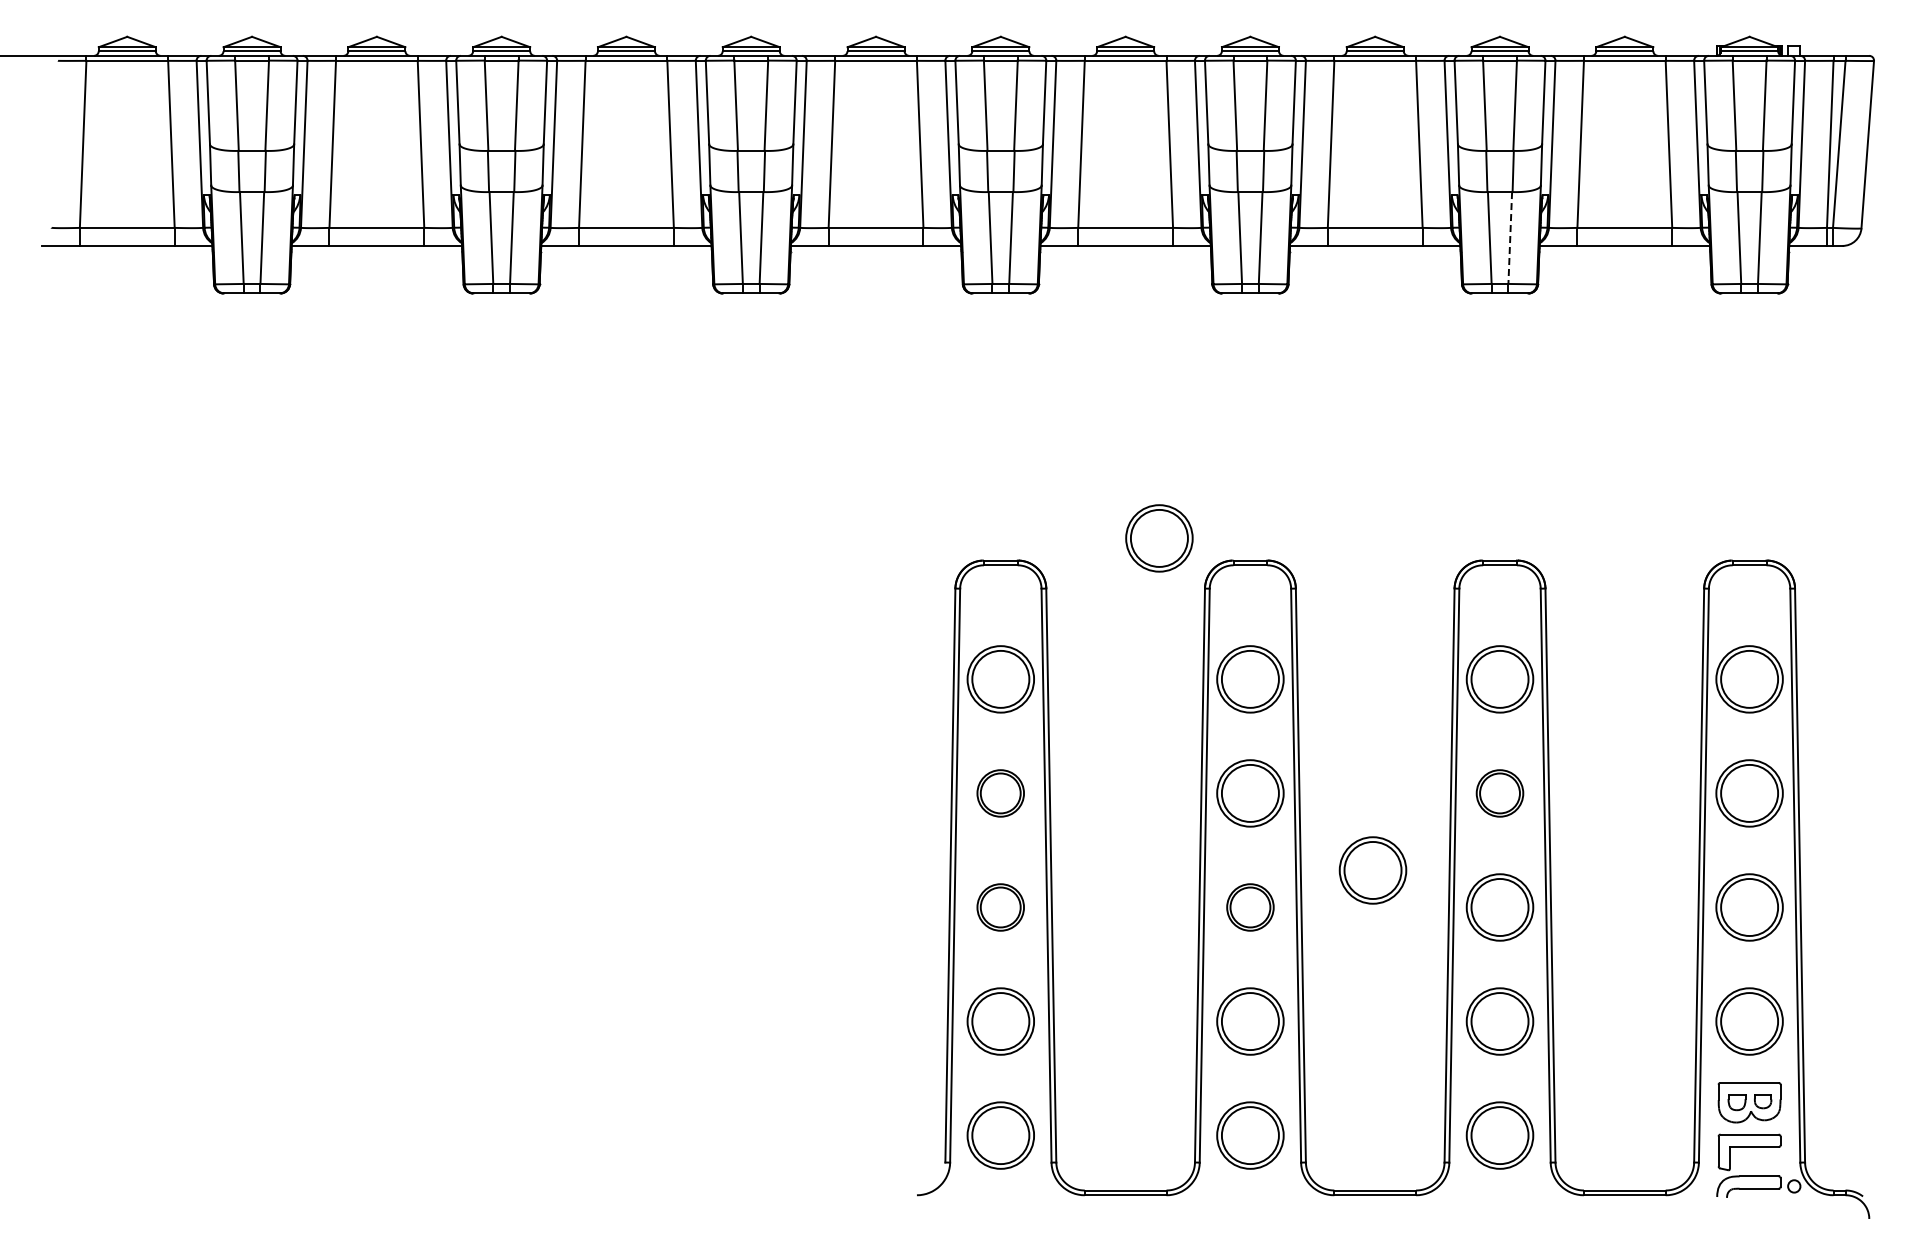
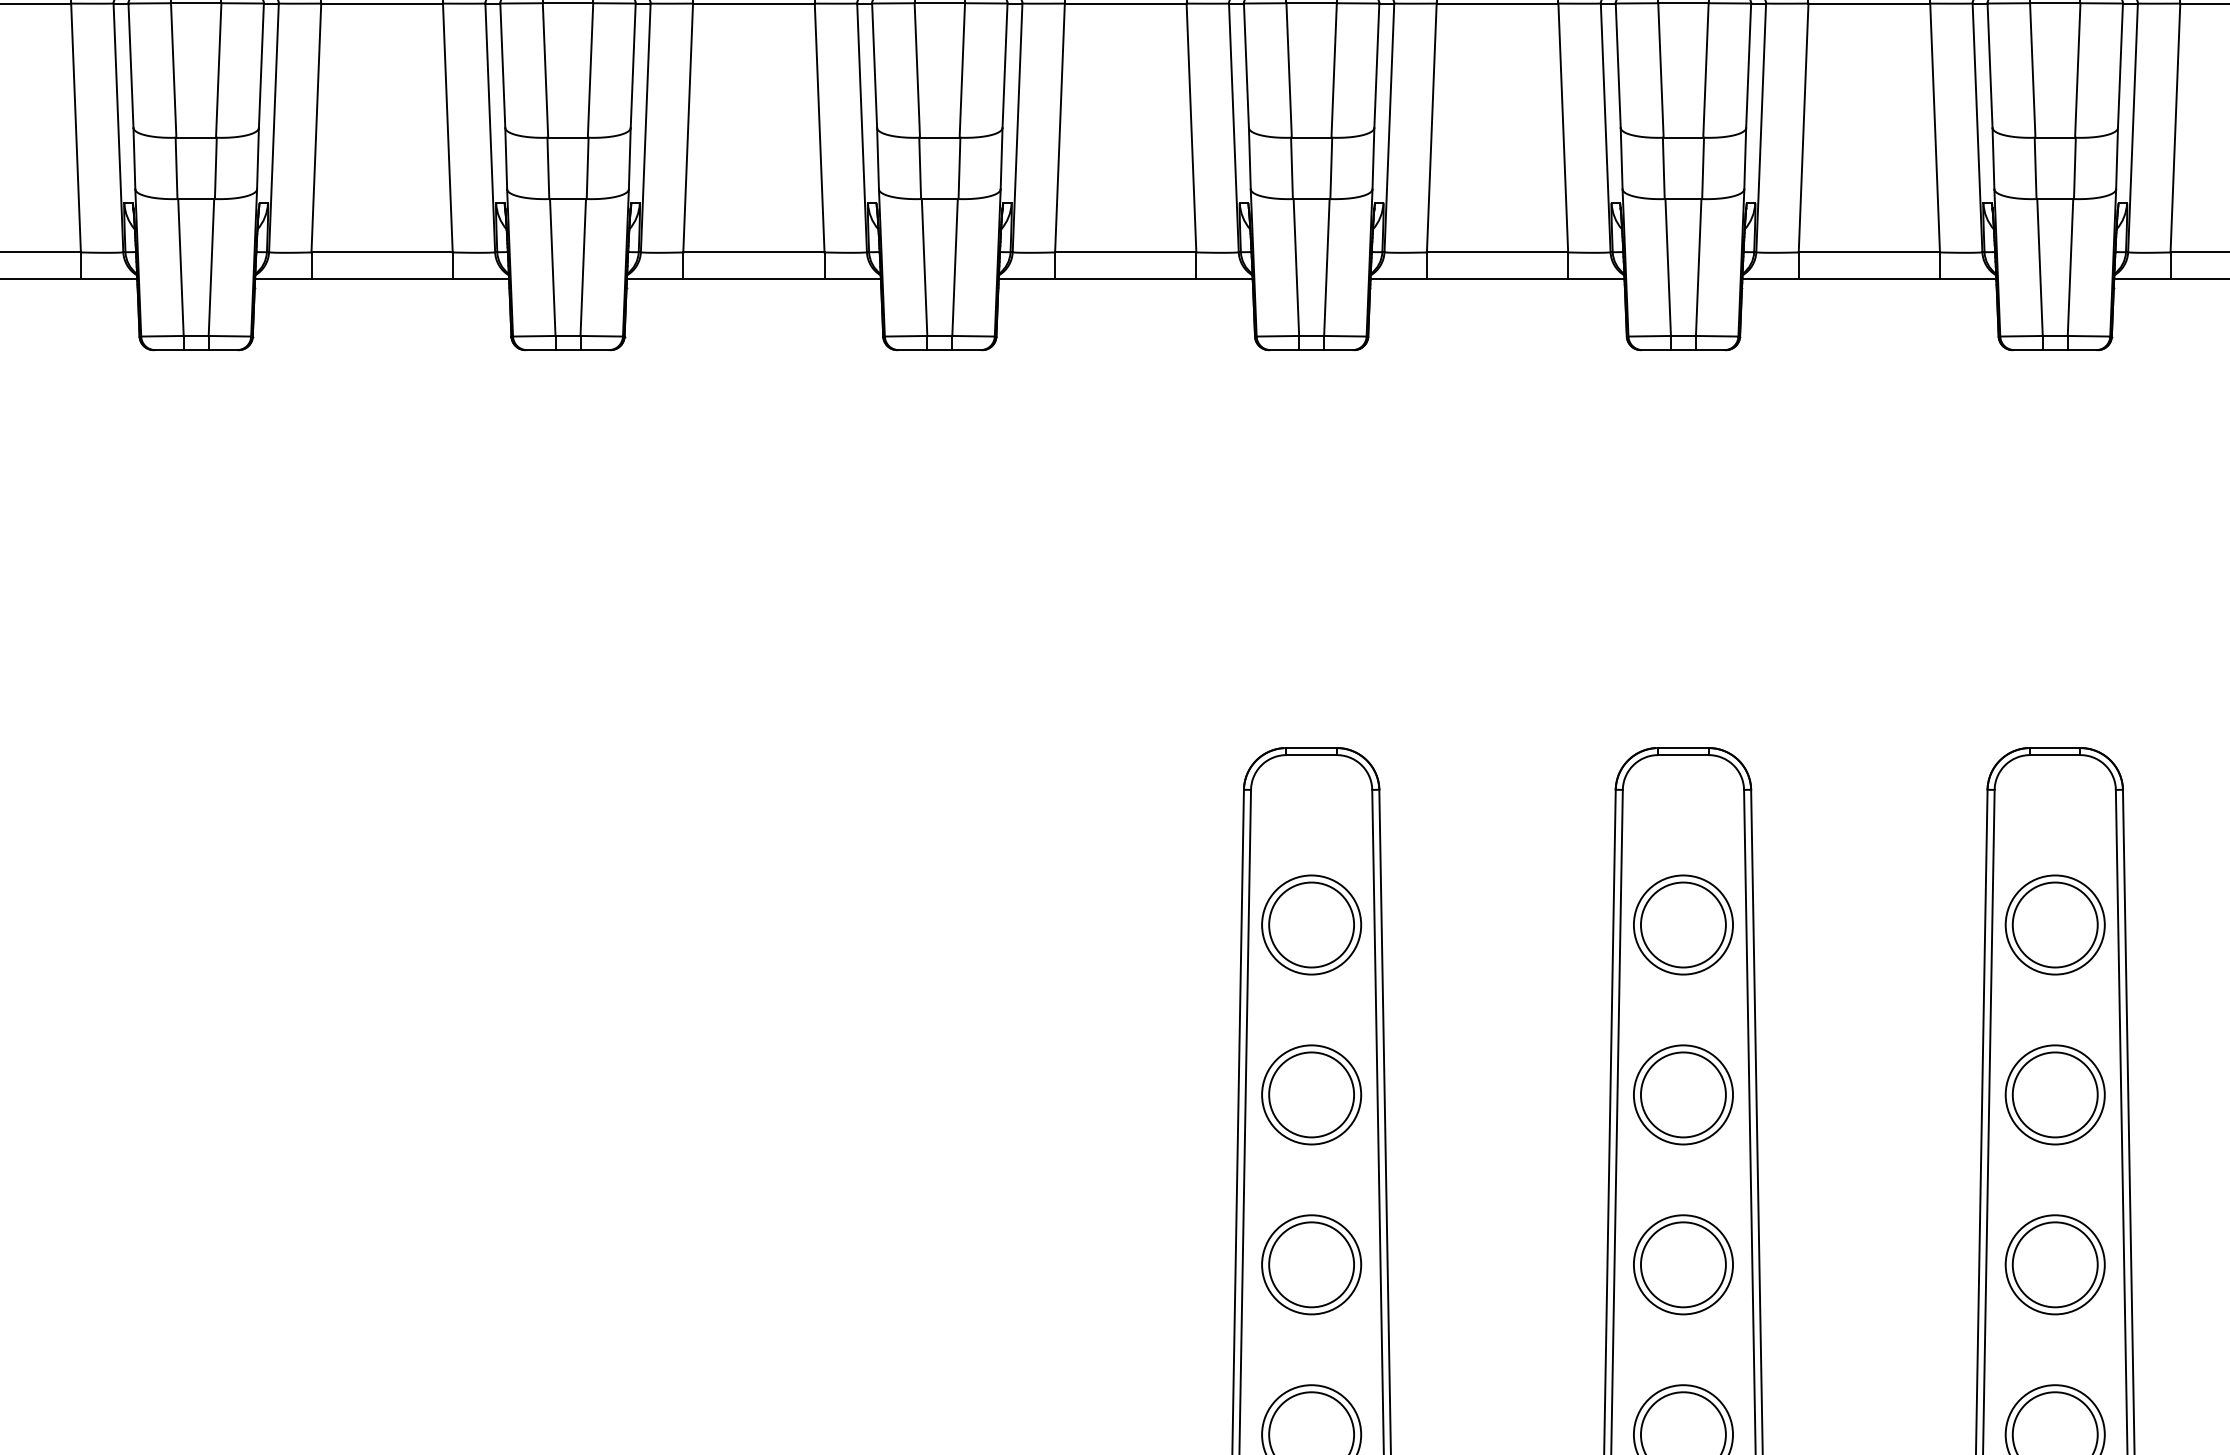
line: (1510, 238) -> (2070, 268), dashed -> solid
part: (1159, 538) -> (1547, 715), removed
part: (1000, 793) -> (1311, 1095), size x1.43
part: (1499, 793) -> (2054, 1095), size x1.43
part: (1372, 870) -> (1865, 1209), removed
part: (1000, 907) -> (1311, 1264), size x1.43
part: (1250, 907) -> (1683, 1264), size x1.43

